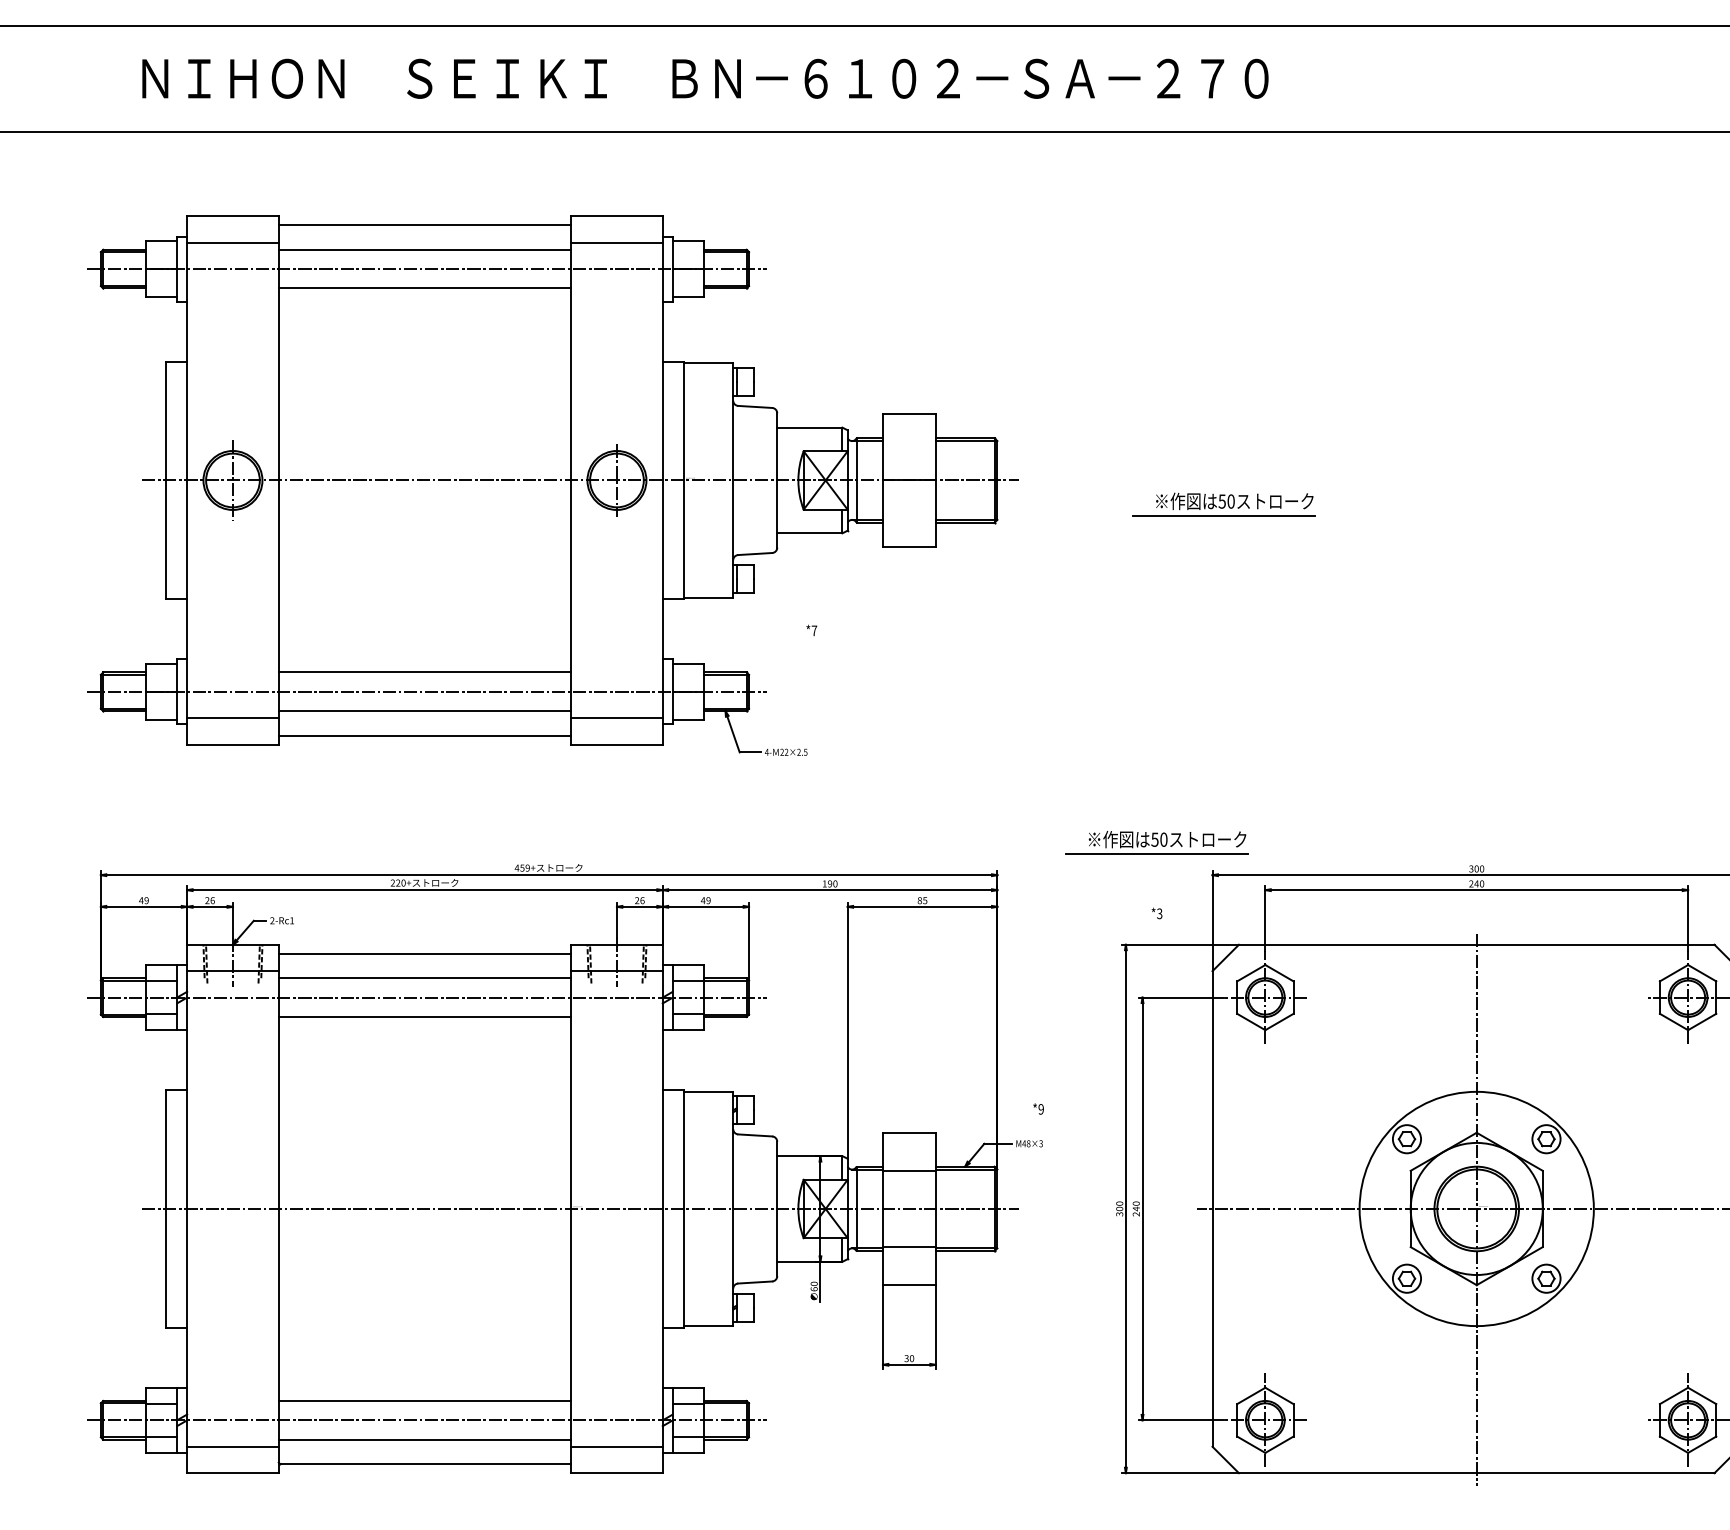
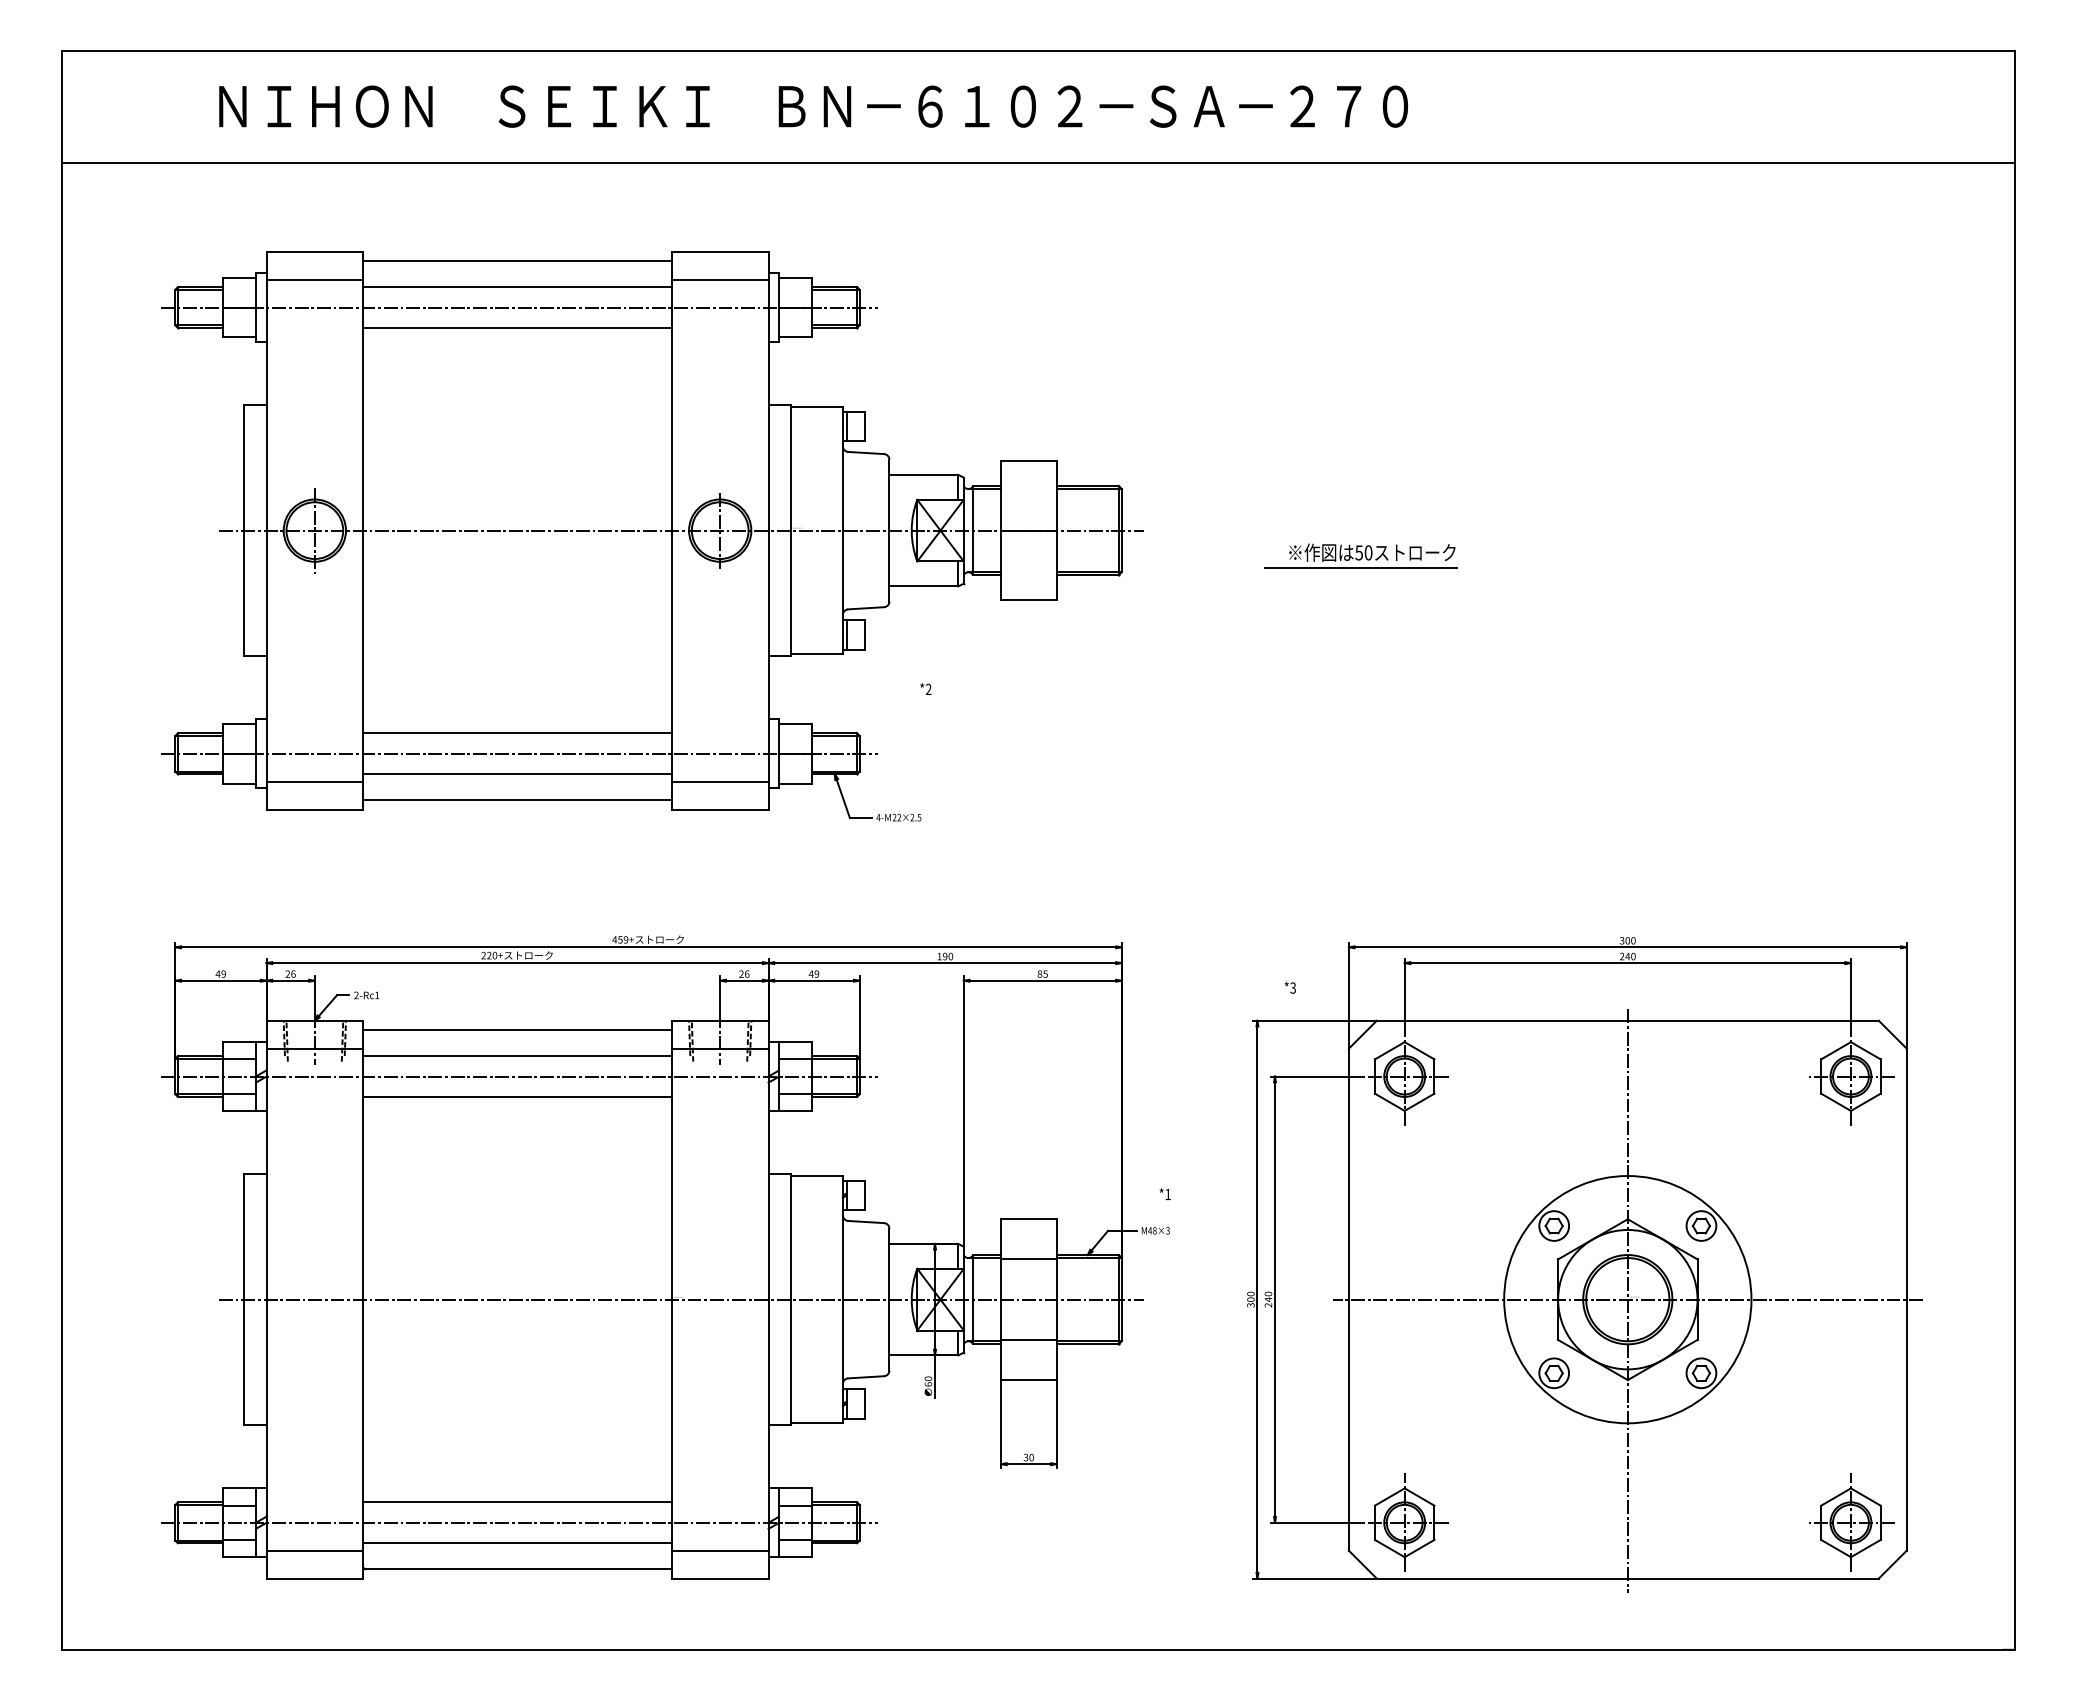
text: (814, 630) -> (928, 688), *7 -> *2
part: (1156, 842) -> (1289, 912), removed
text: (1040, 1109) -> (1167, 1194), *9 -> *1

